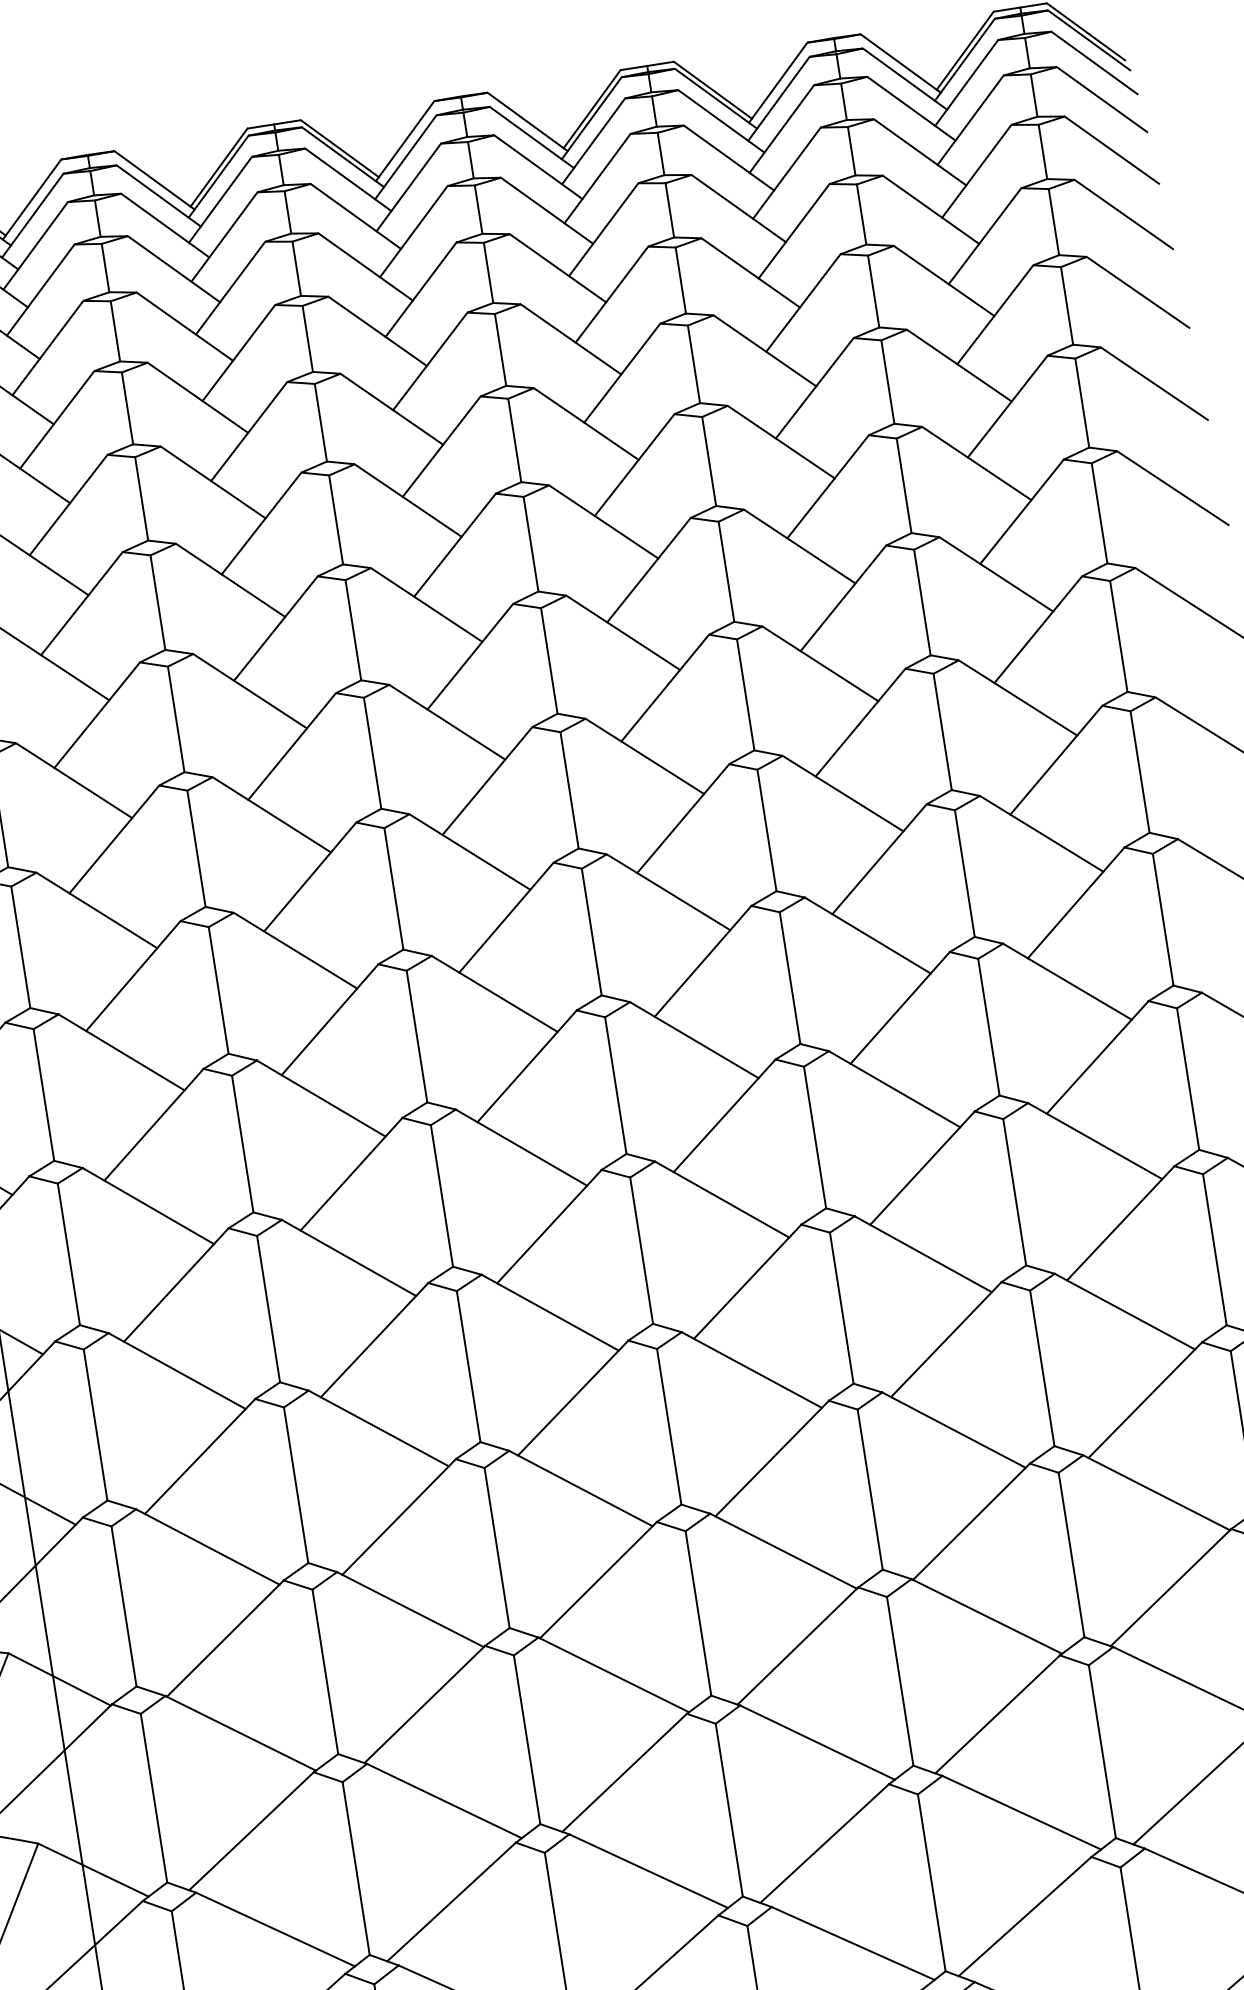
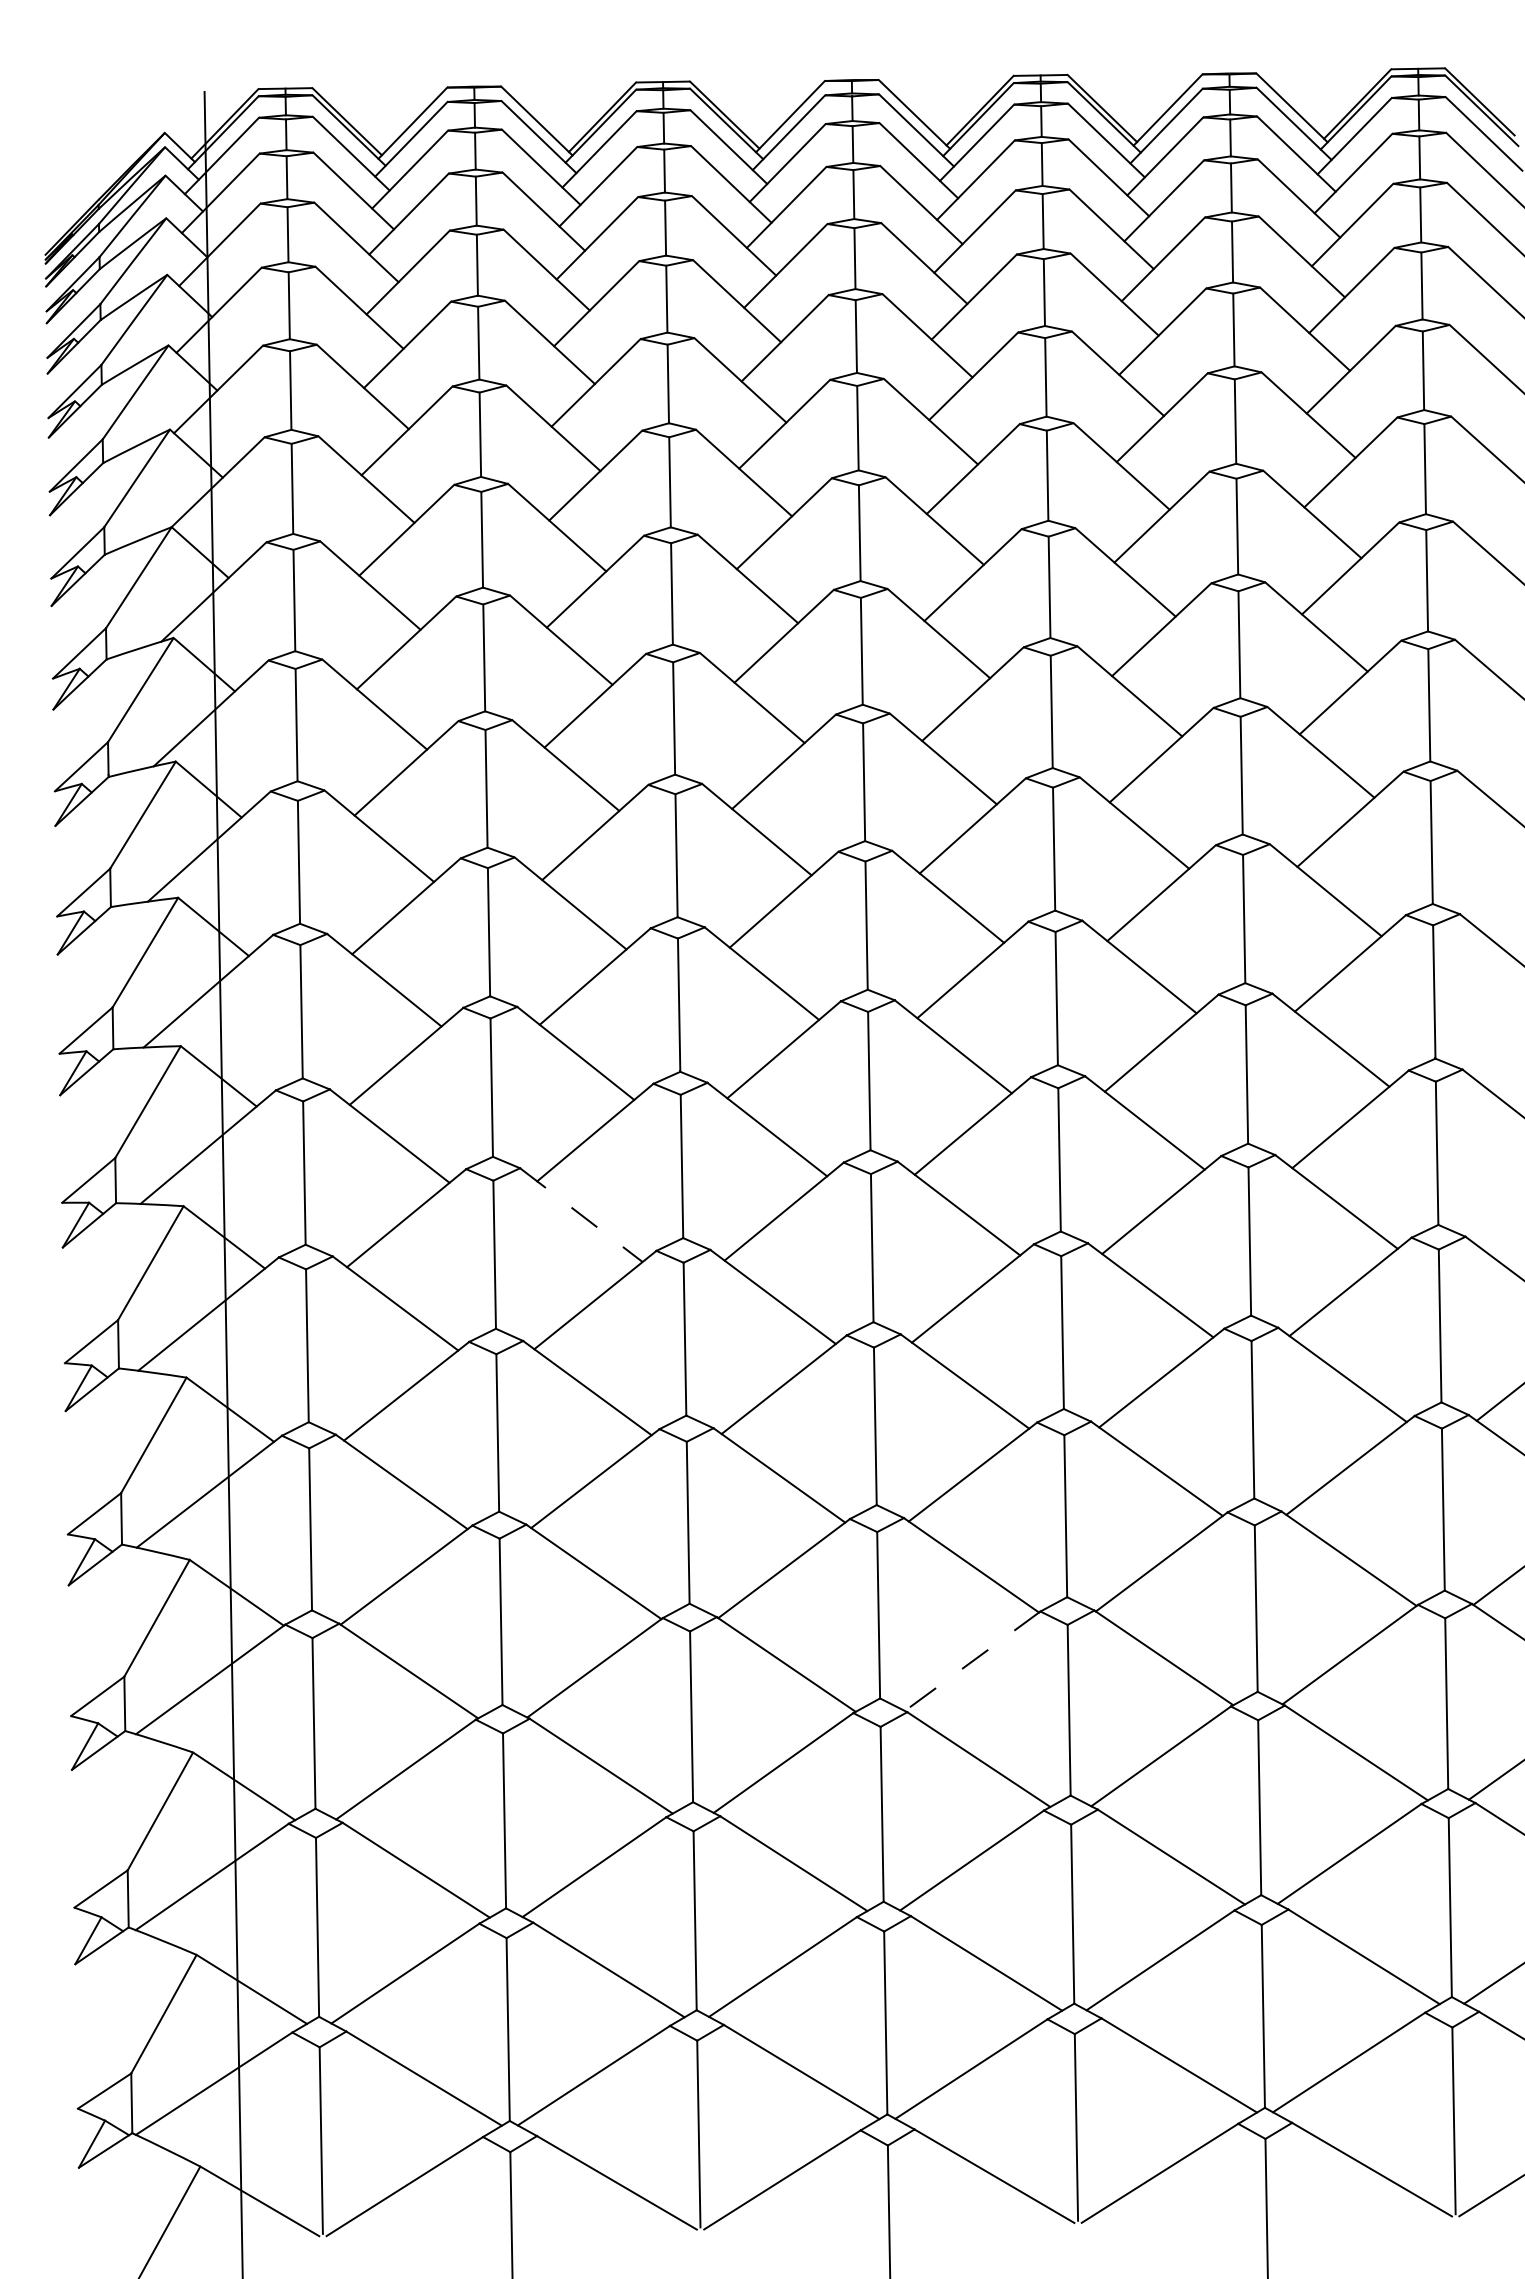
line: (349, 1258) -> (581, 1215), solid -> dashed
line: (797, 1646) -> (972, 1661), solid -> dashed

